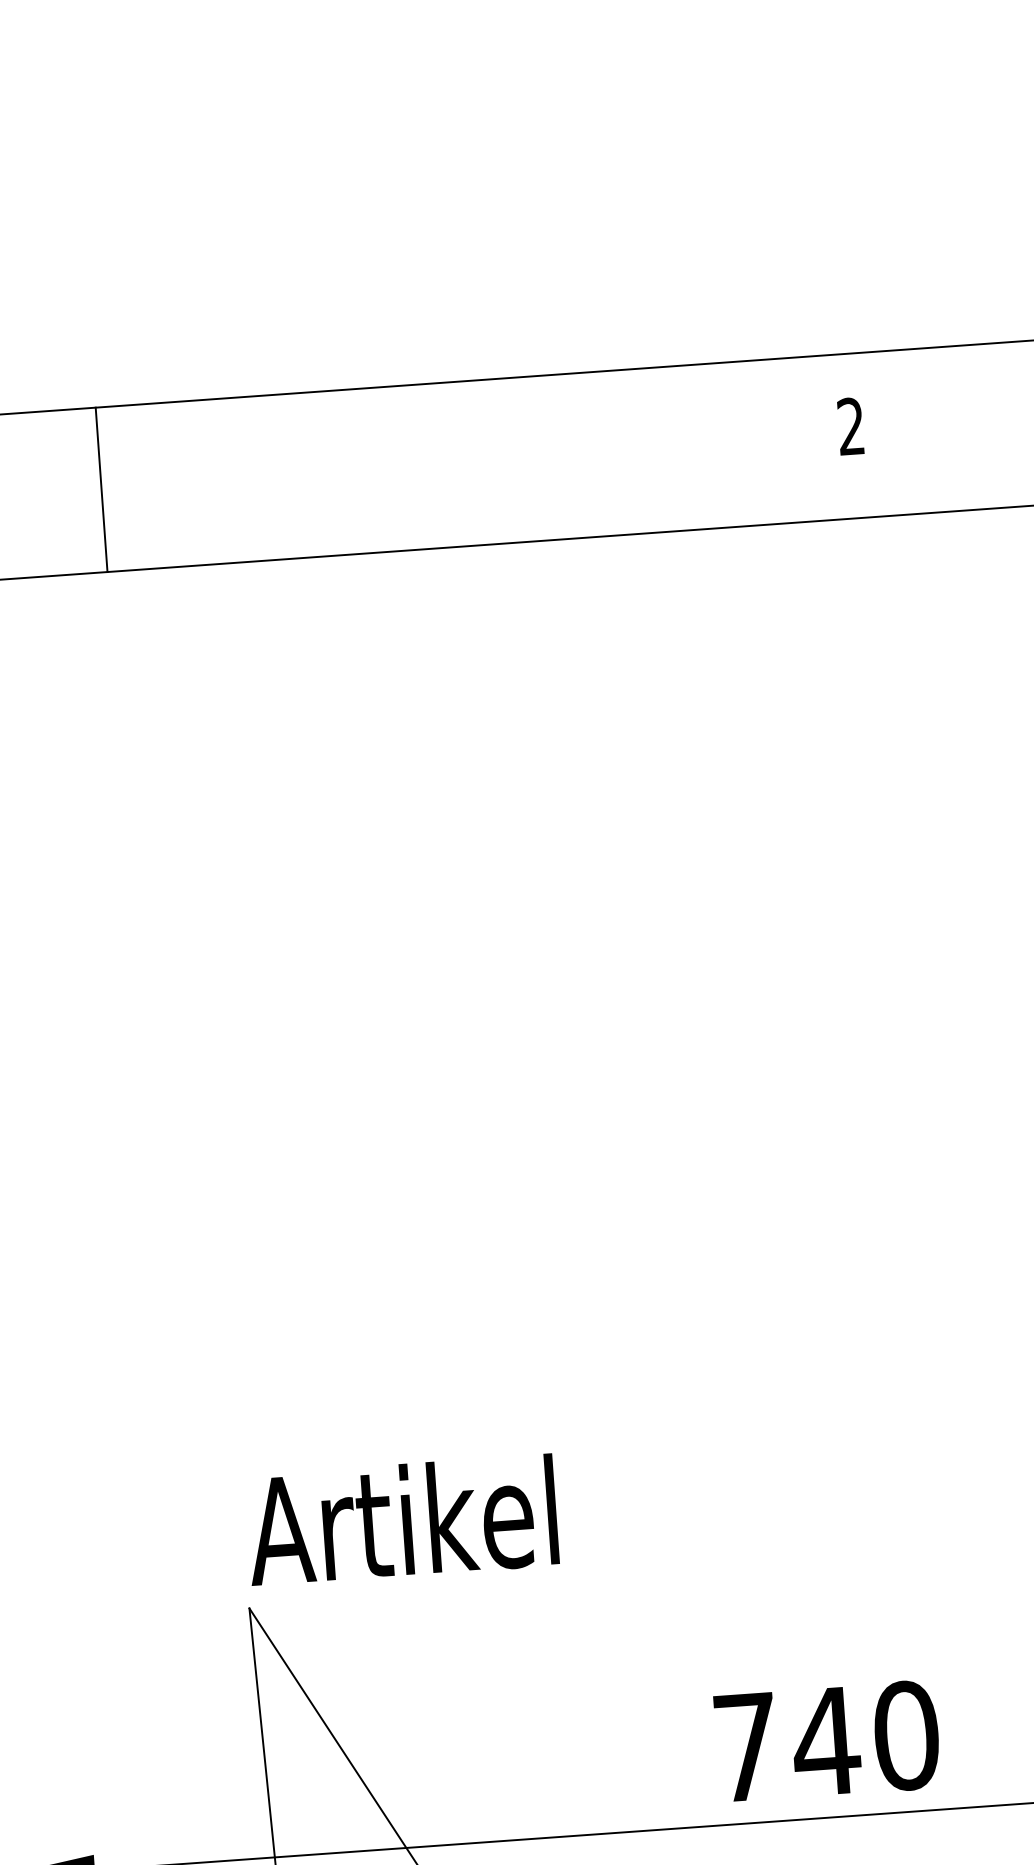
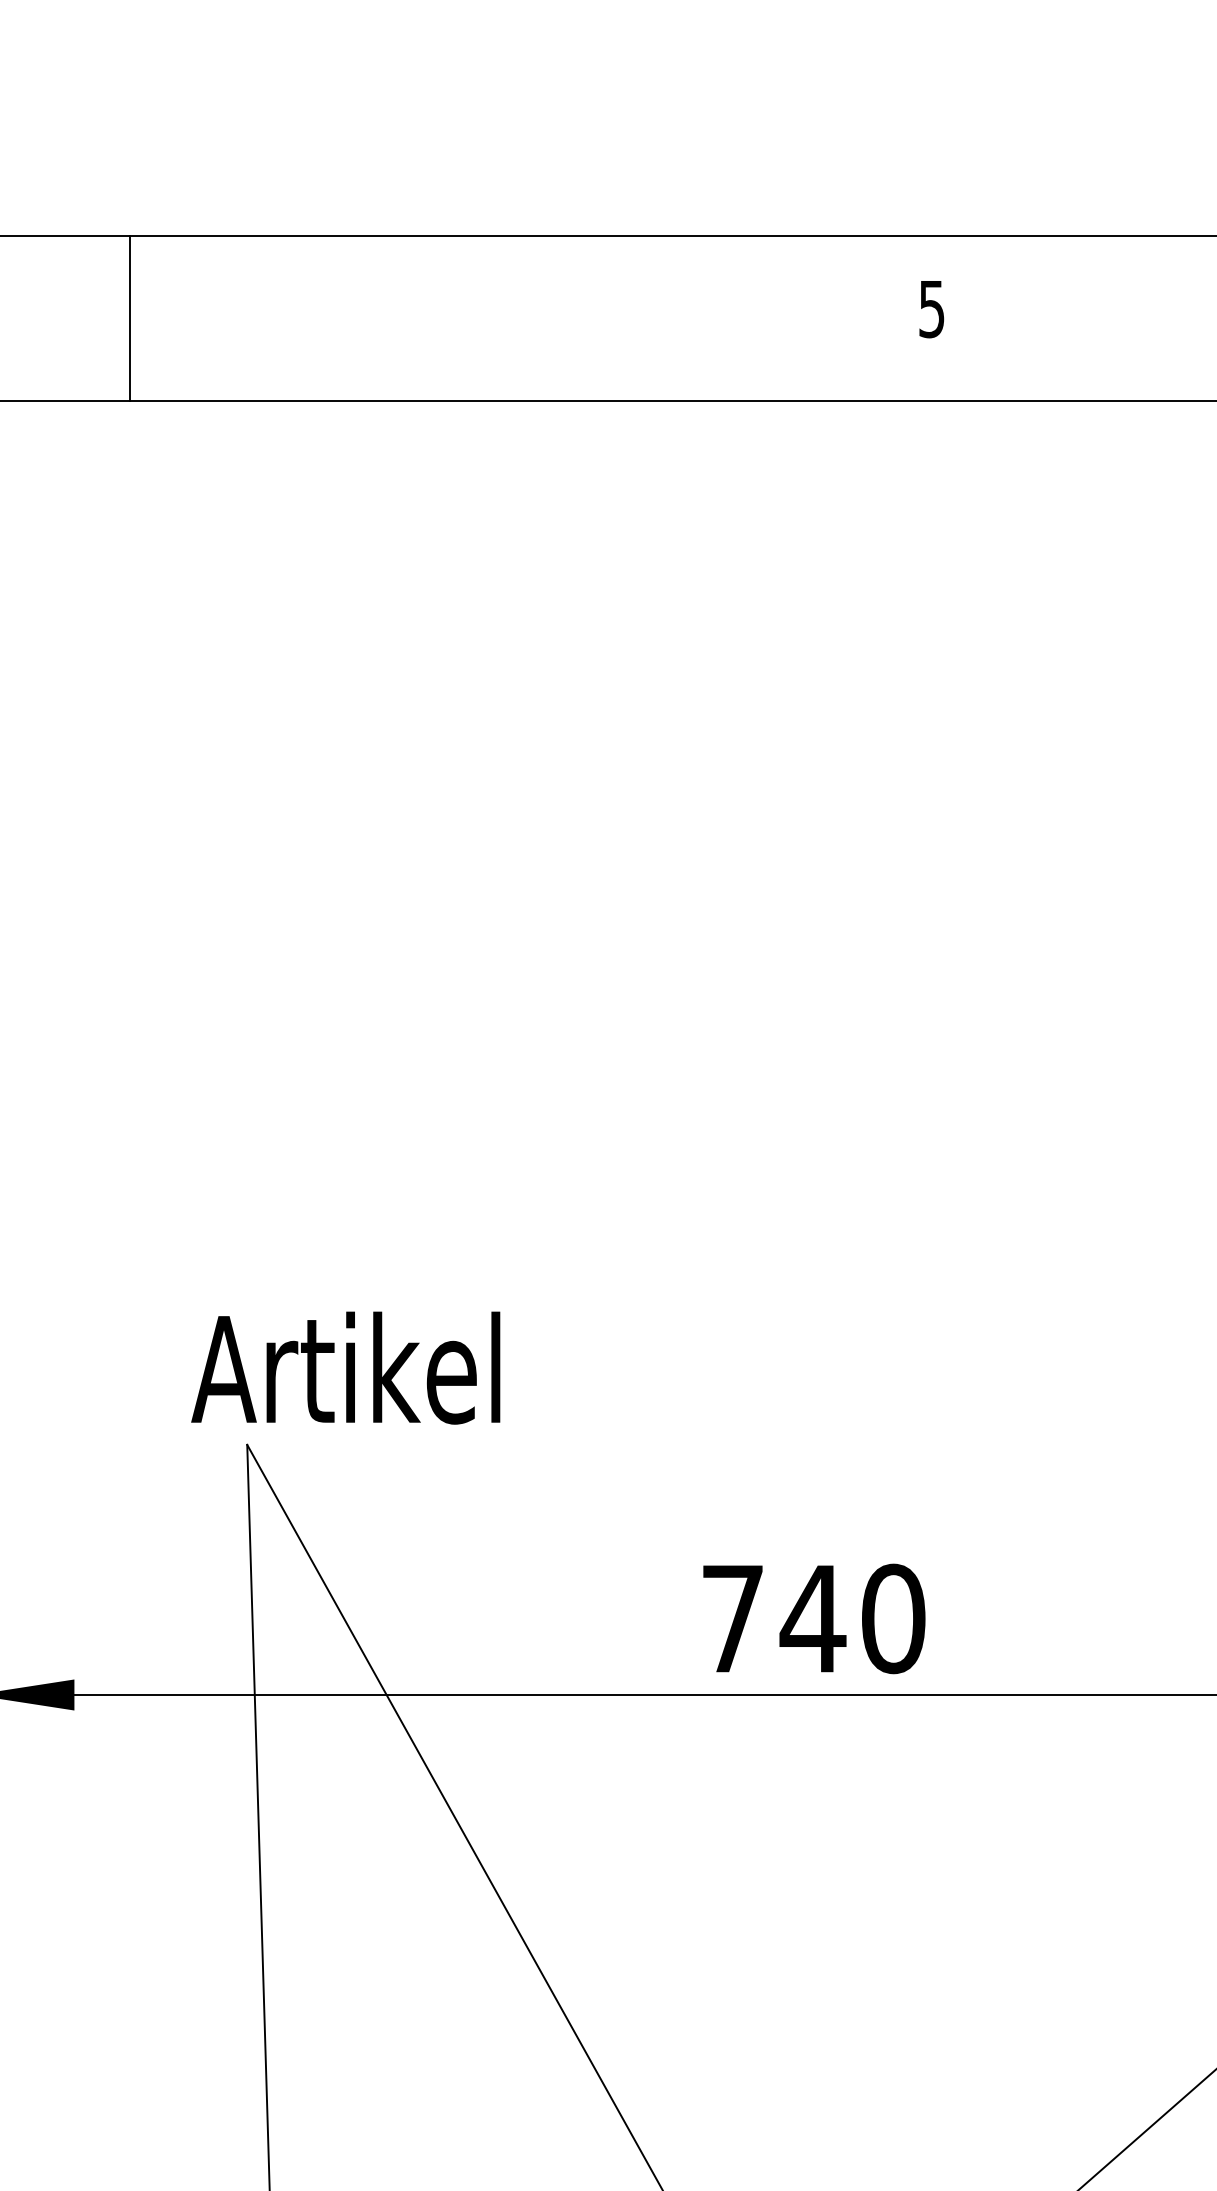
text: (850, 427) -> (931, 309), 2 -> 5
line: (101, 489) -> (129, 318), moved
text: (401, 1519) -> (345, 1367), moved

